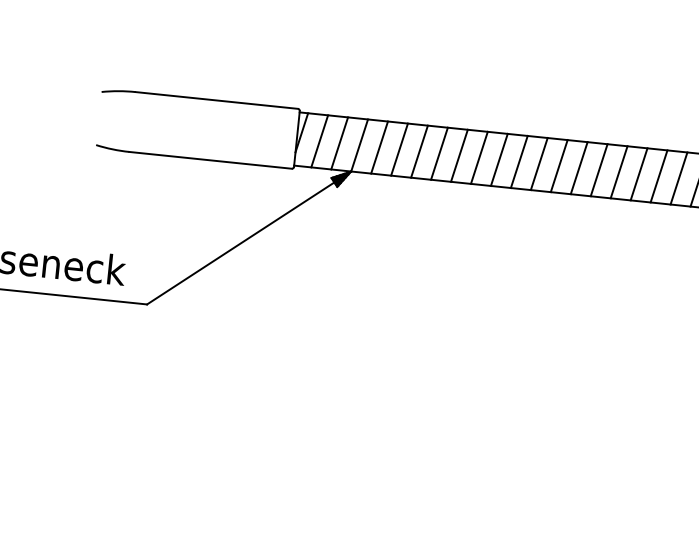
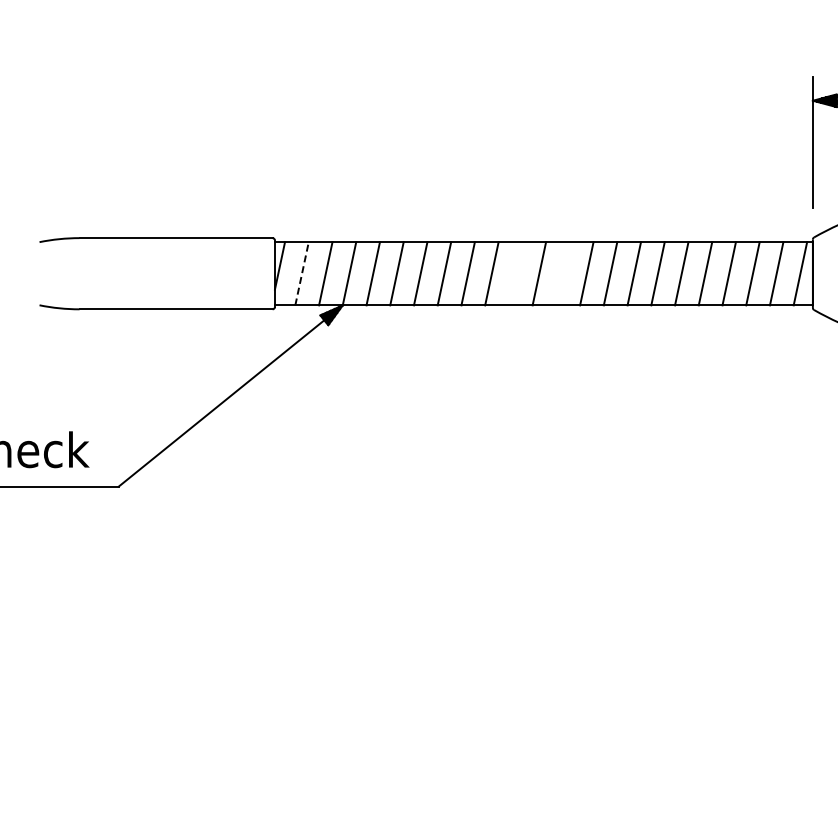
line: (320, 141) -> (302, 273), solid -> dashed
line: (499, 159) -> (515, 273), removed
line: (538, 163) -> (562, 273), removed

